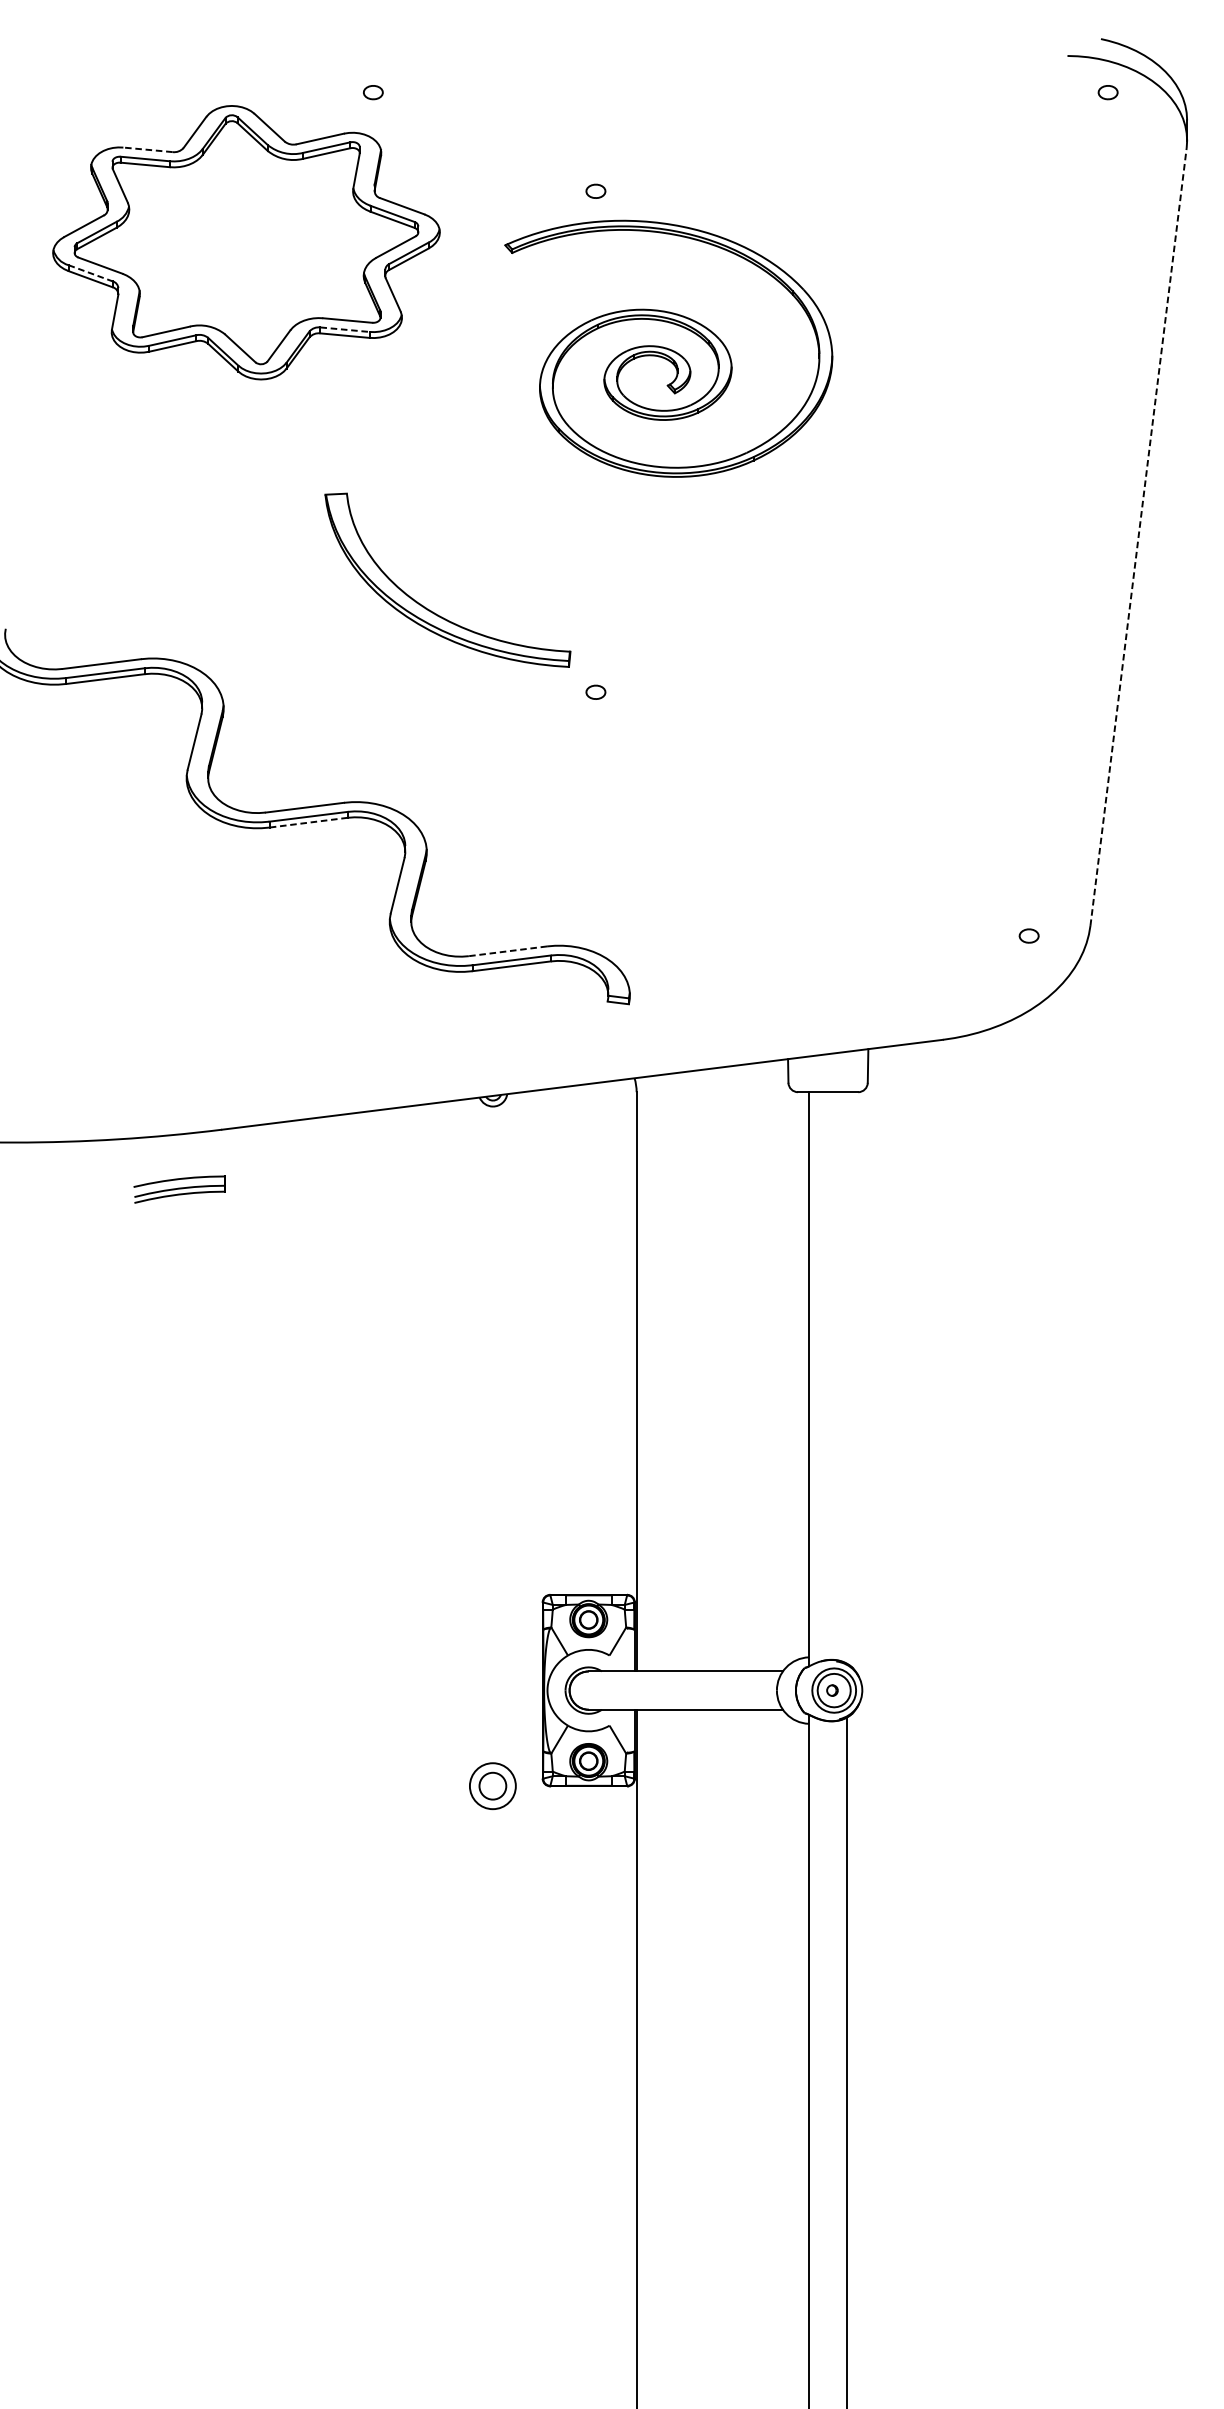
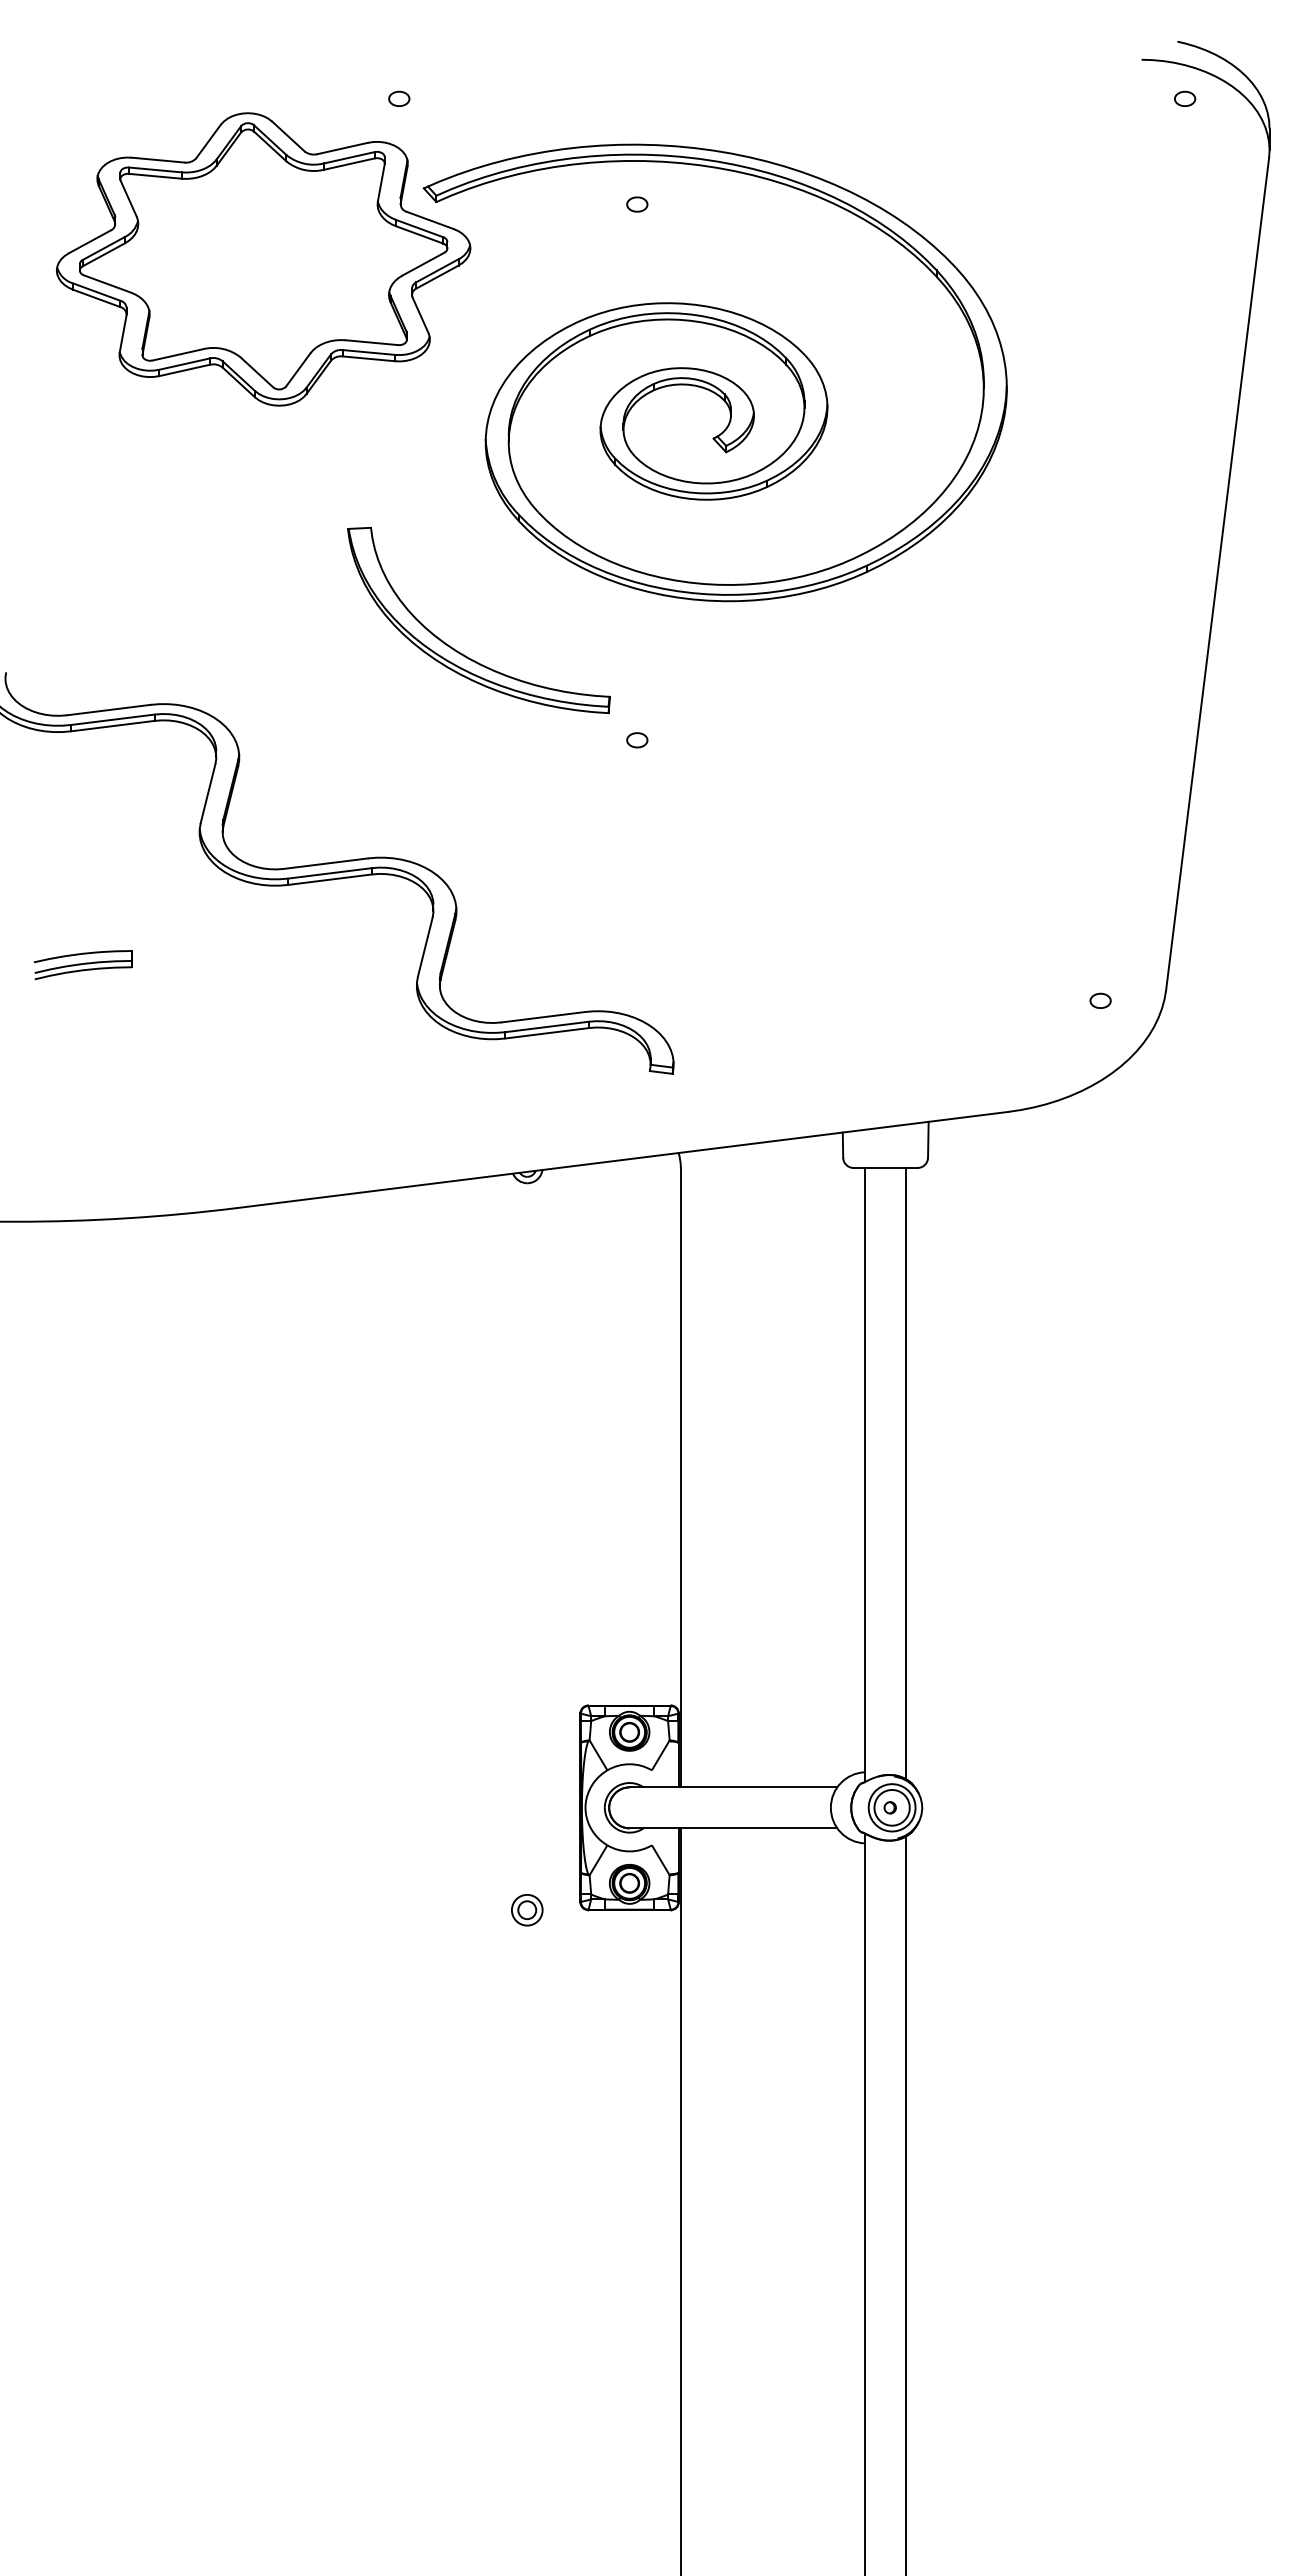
line: (147, 150) -> (157, 160), dashed -> solid
line: (91, 273) -> (97, 292), dashed -> solid
line: (345, 329) -> (369, 352), dashed -> solid
part: (668, 348) -> (714, 372), size x1.67
line: (1138, 536) -> (1217, 573), dashed -> solid
line: (308, 822) -> (329, 879), dashed -> solid
line: (507, 951) -> (542, 1017), dashed -> solid
part: (179, 1190) -> (82, 965), moved
line: (847, 1377) -> (906, 1473), added
part: (493, 1786) -> (527, 1910), size x0.62

